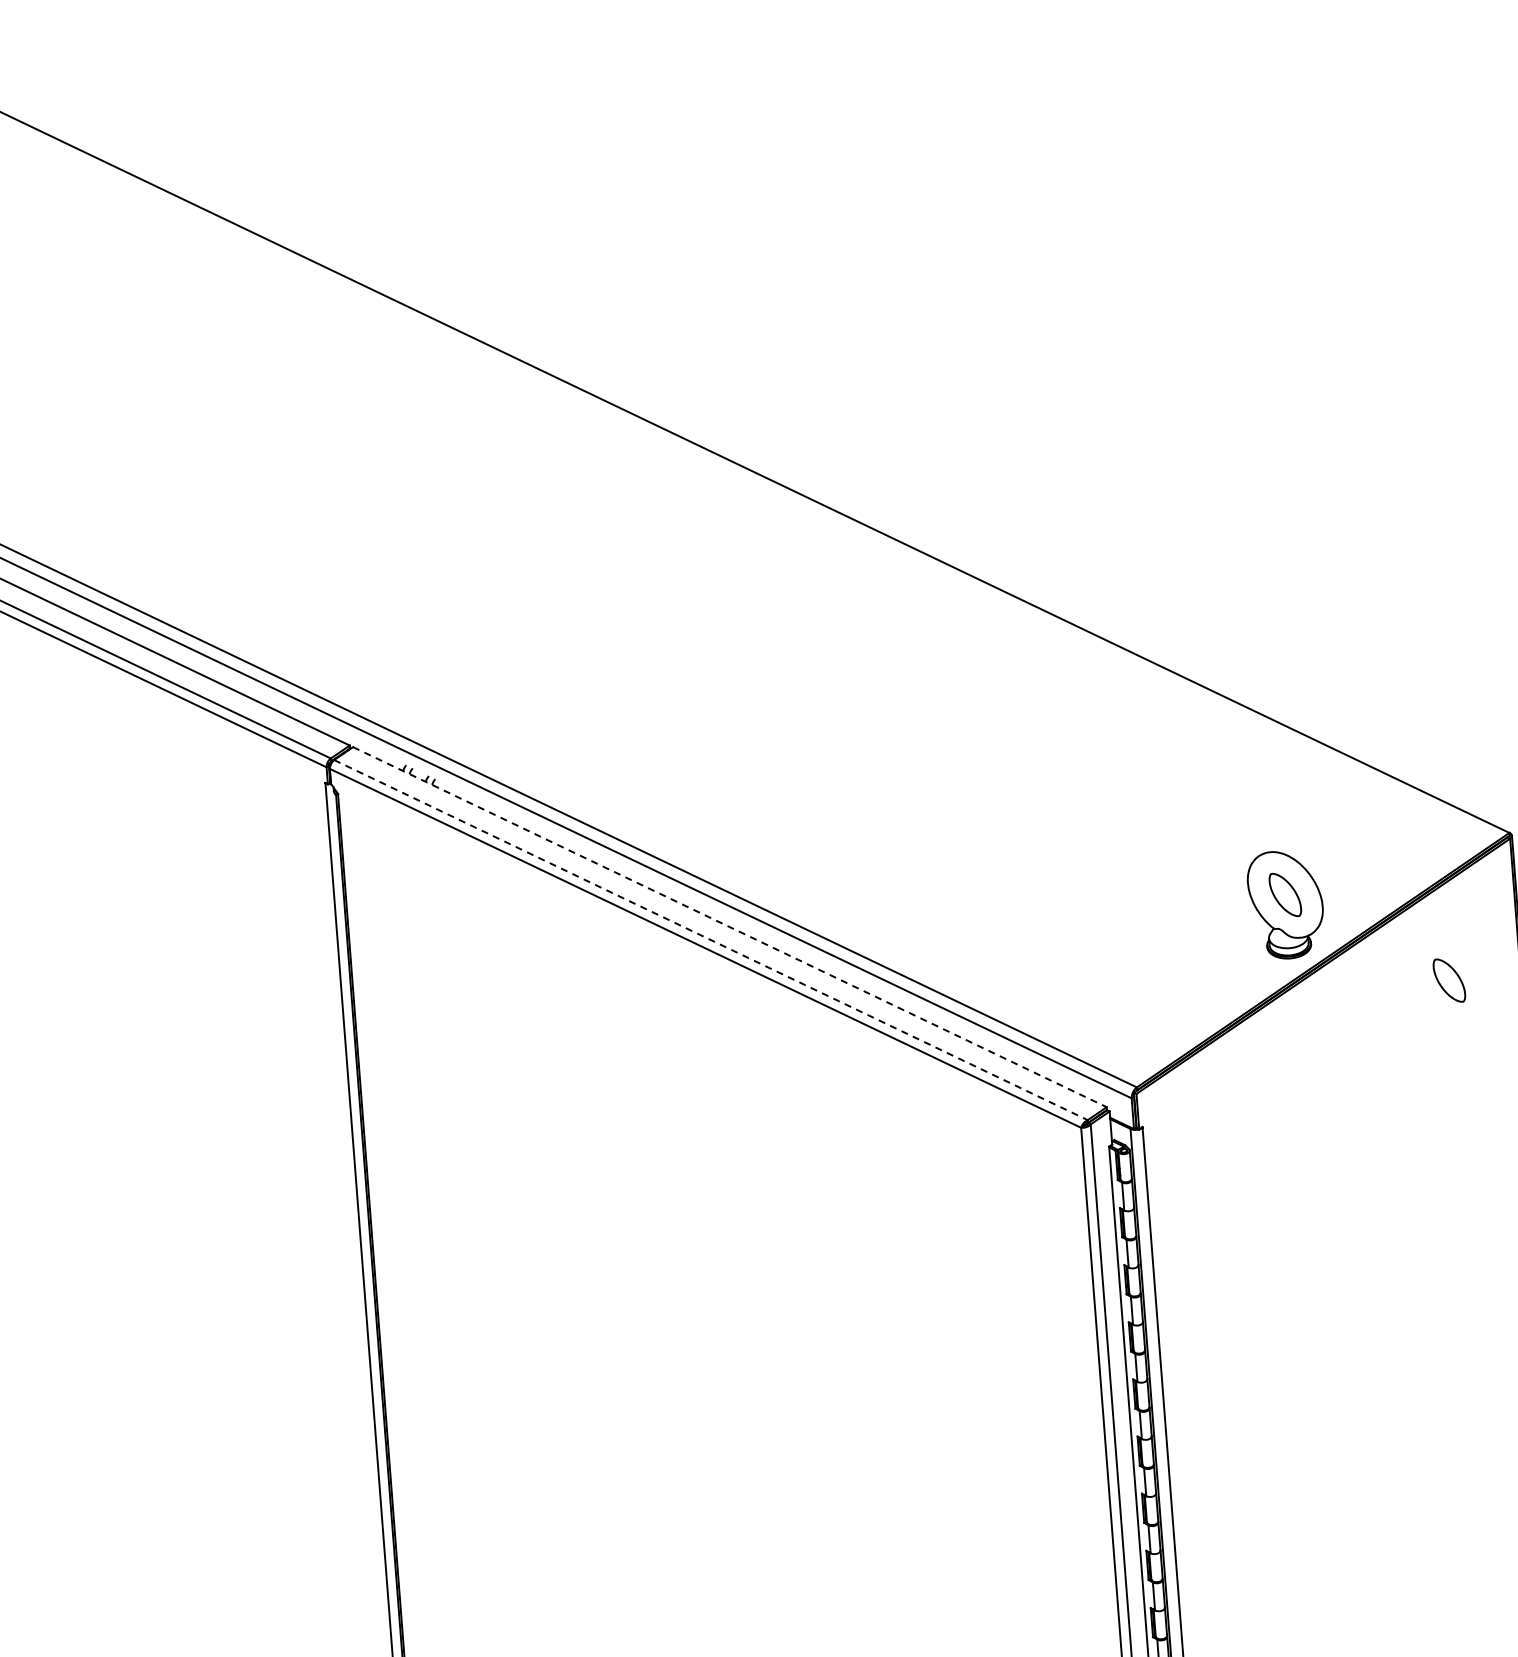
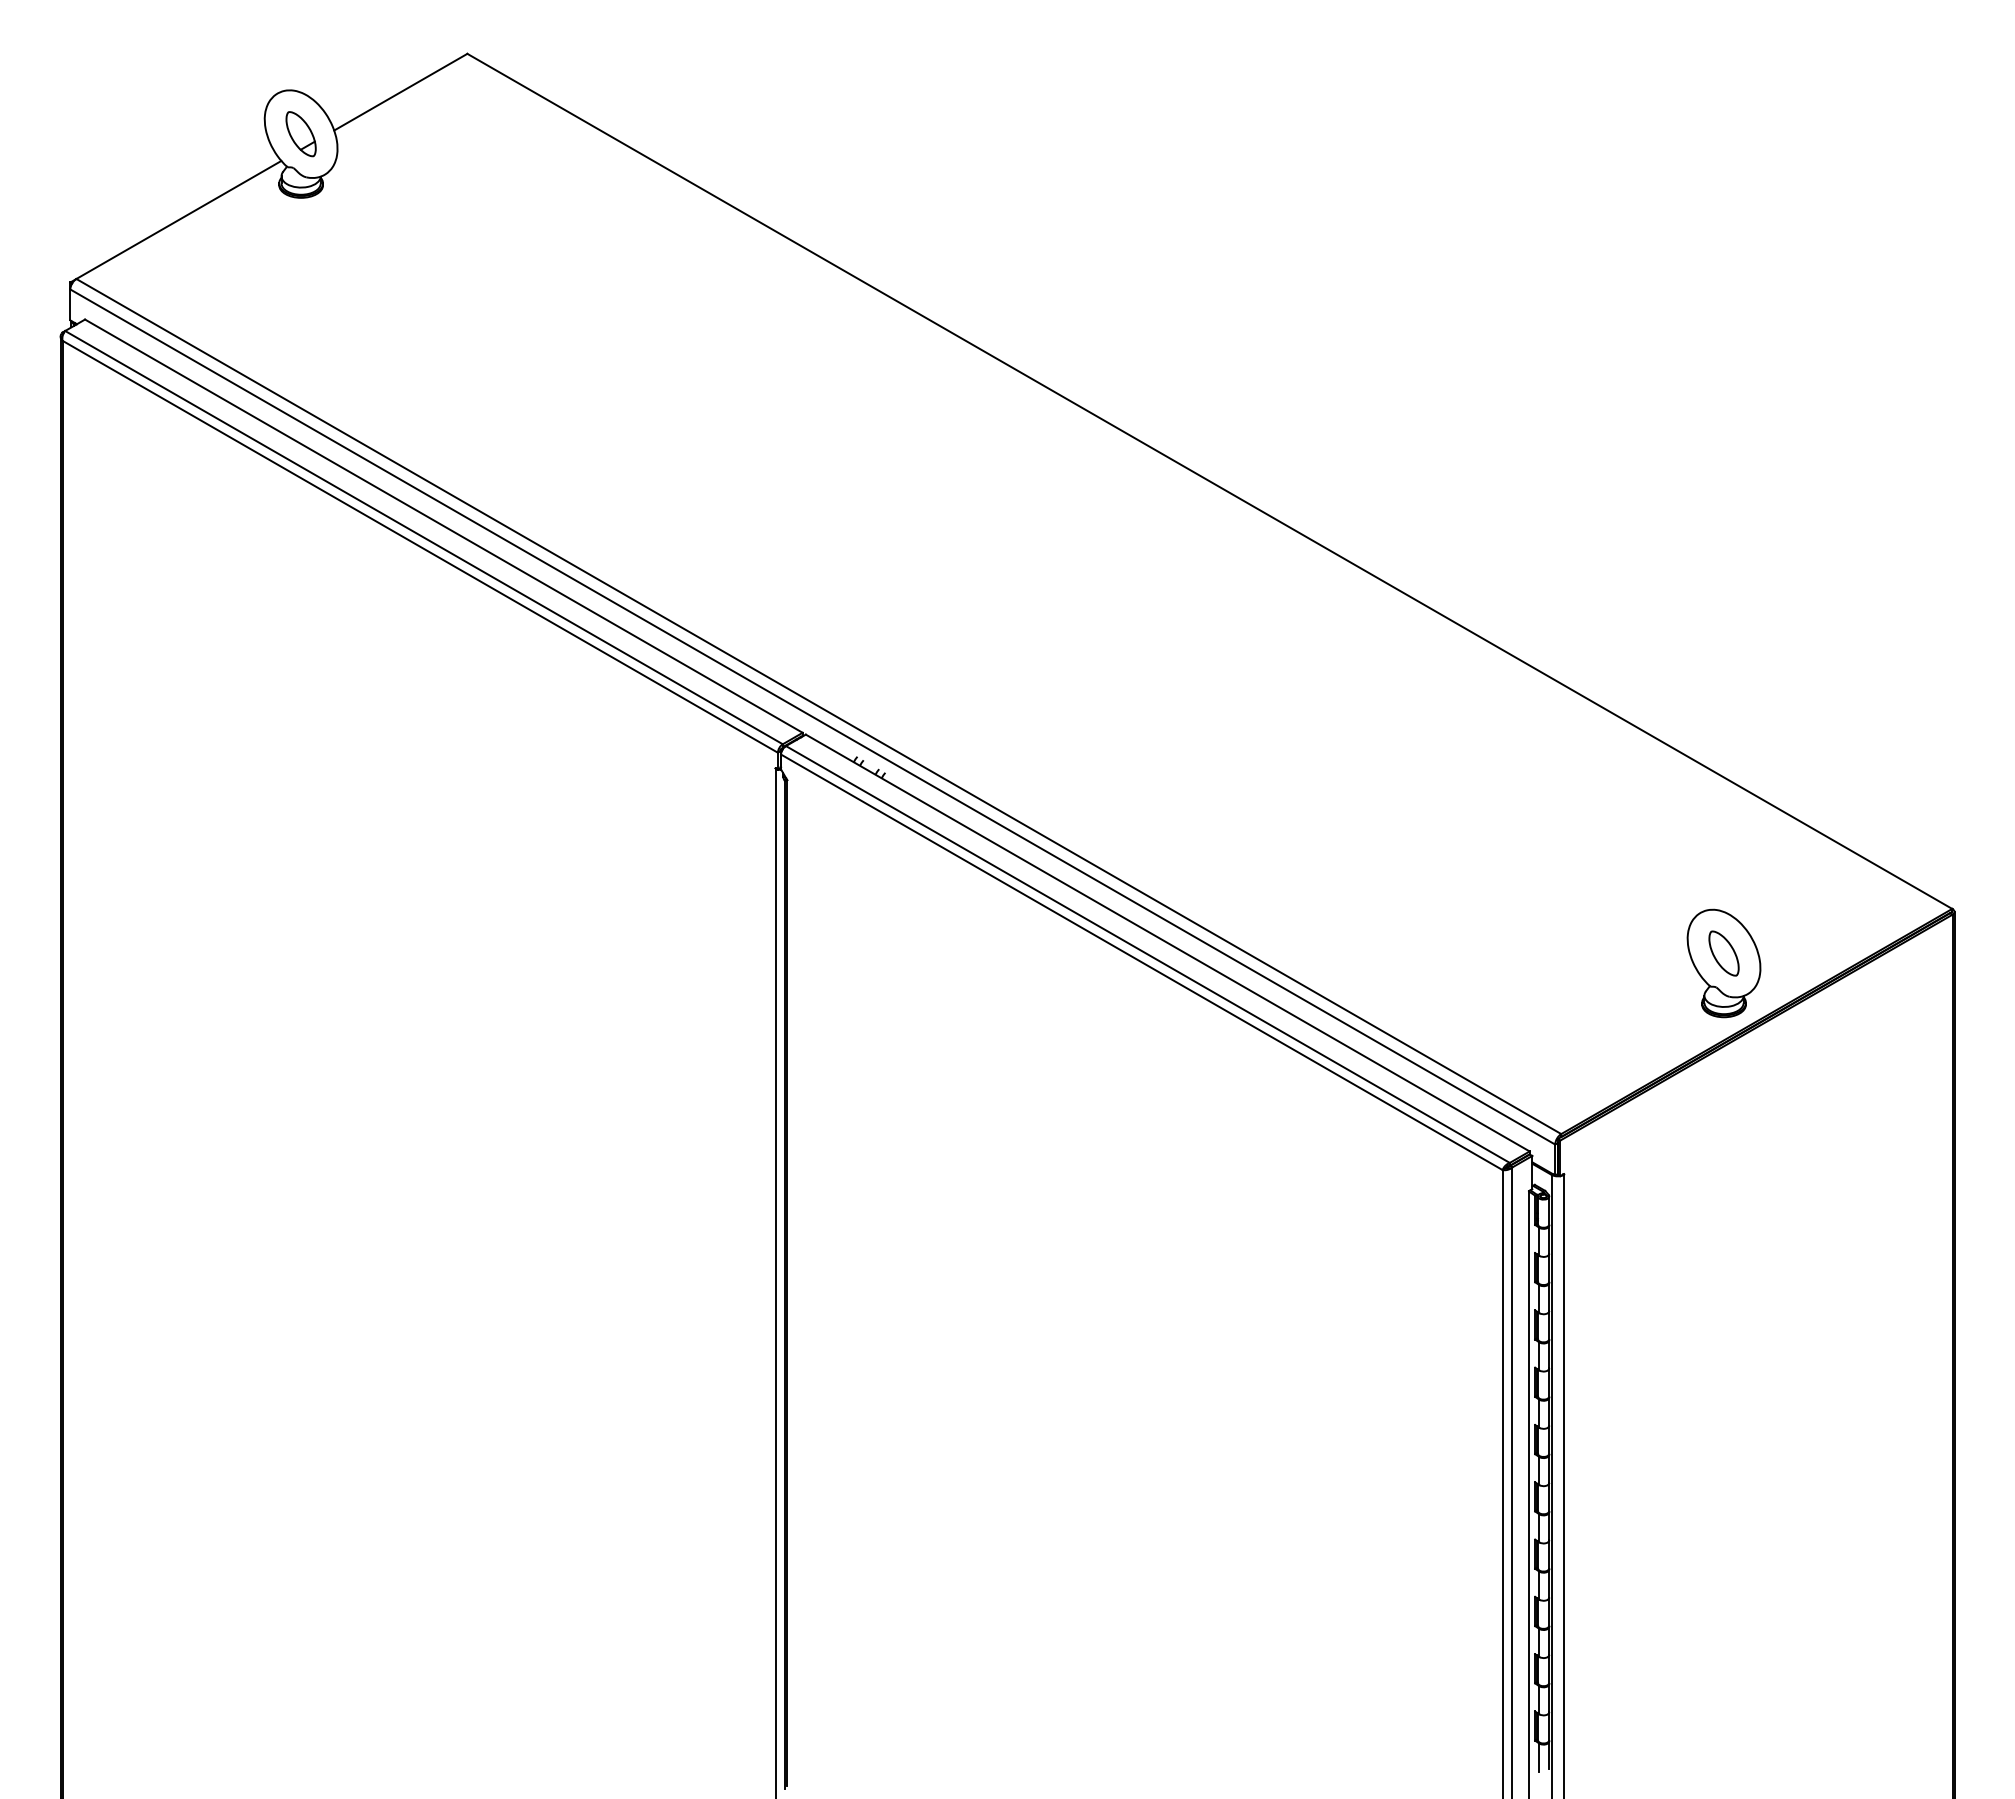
line: (729, 927) -> (1167, 943), dashed -> solid
line: (710, 940) -> (1147, 954), dashed -> solid
part: (1448, 980) -> (1880, 1051), removed

